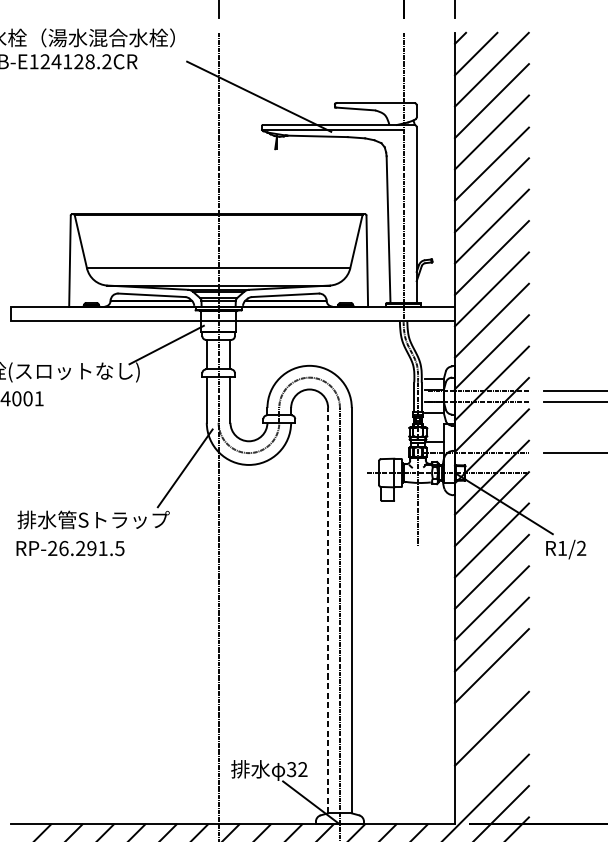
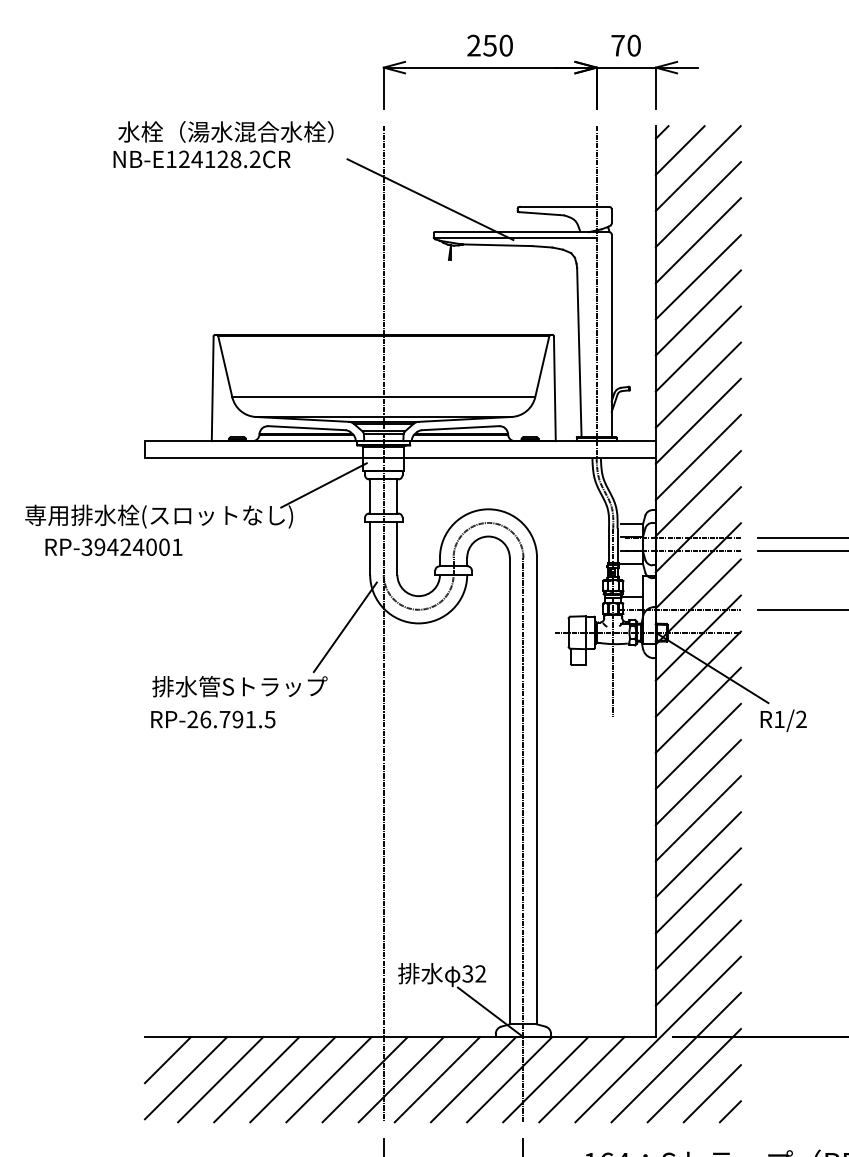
text: (80, 548) -> (224, 719), RP-26.291.5 -> RP-26.791.5
line: (327, 610) -> (509, 790), dashed -> solid
line: (491, 697) -> (697, 890), added
line: (491, 759) -> (697, 962), added

